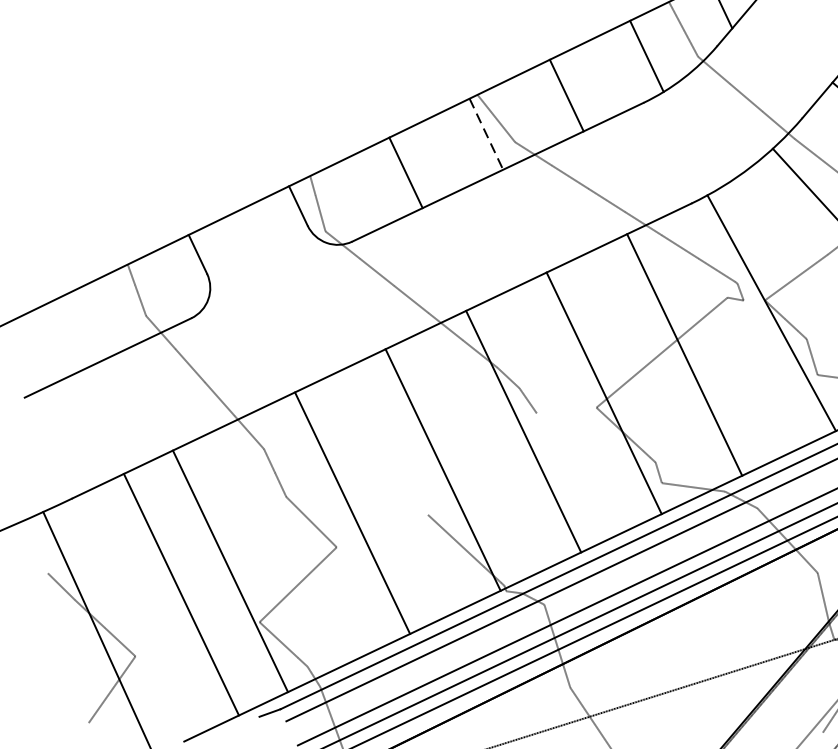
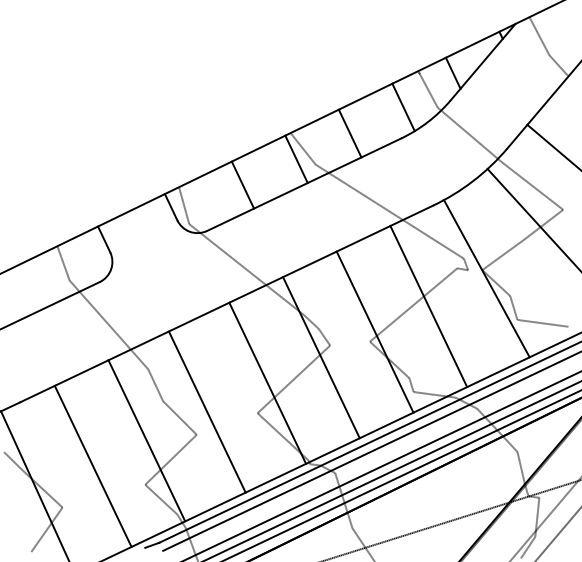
line: (486, 134) -> (296, 159), dashed -> solid
line: (481, 464) -> (293, 379), added
line: (229, 570) -> (146, 440), moved

